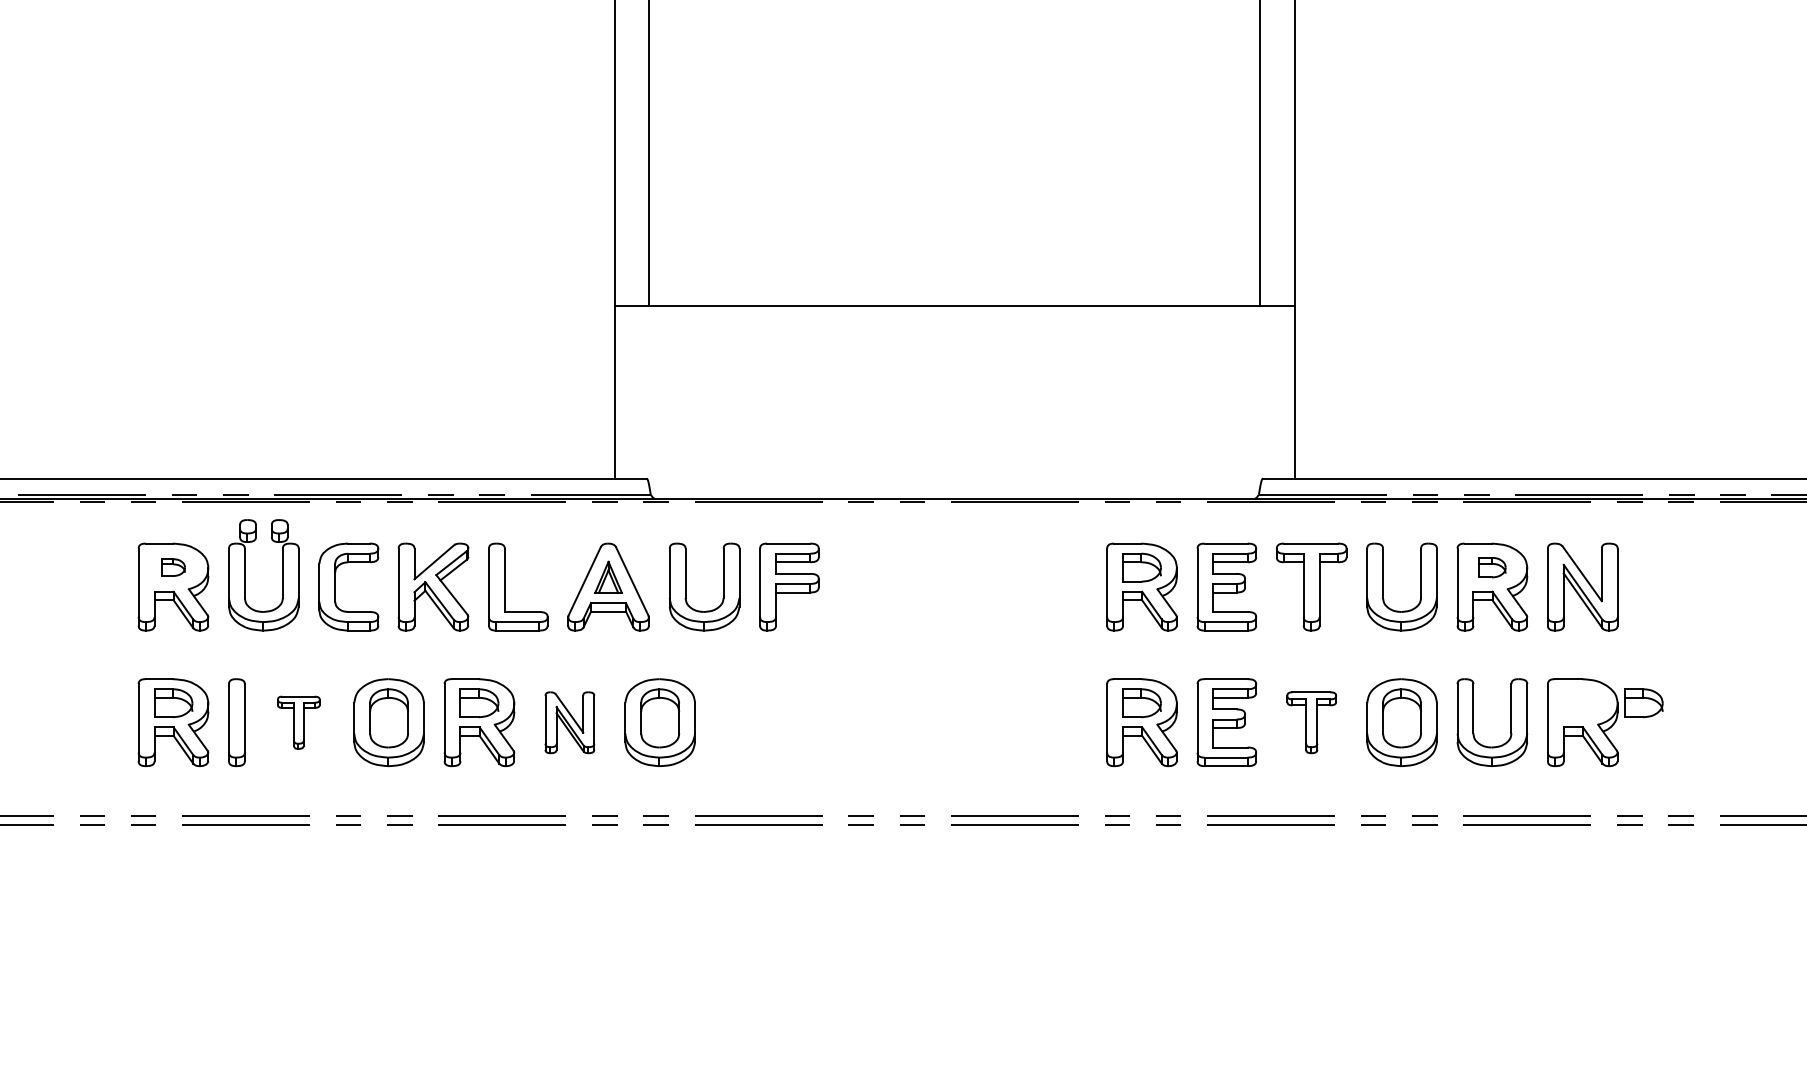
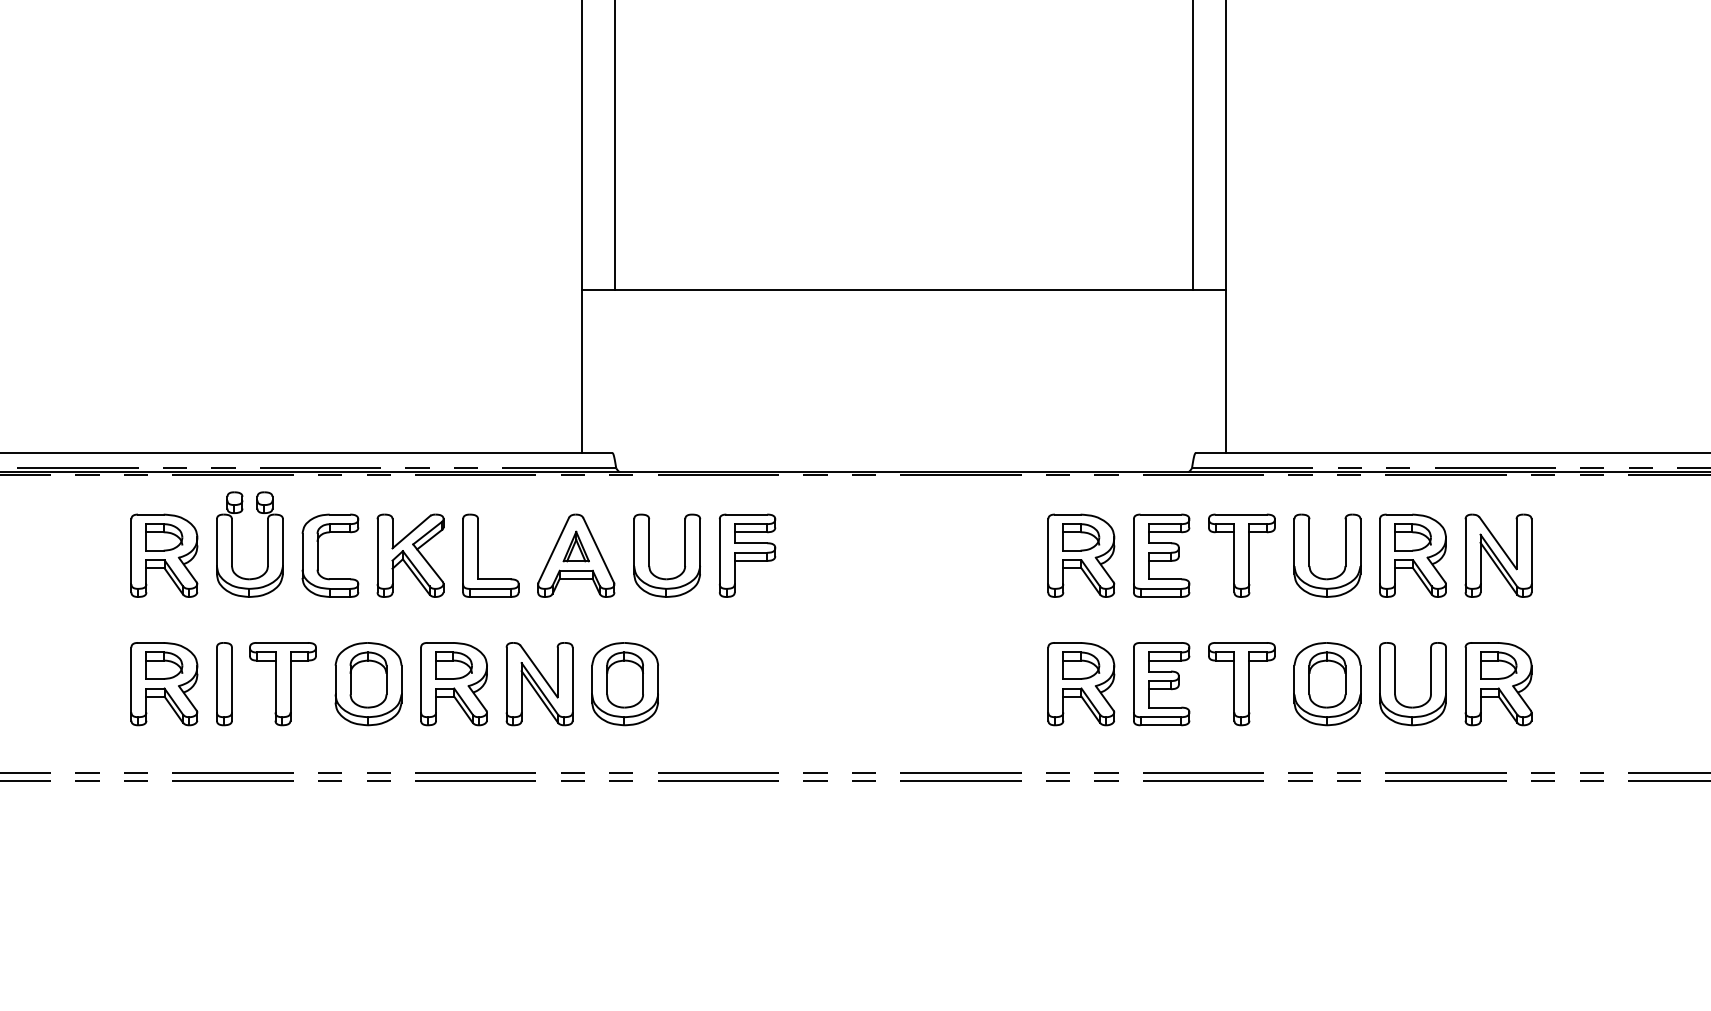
part: (173, 567) -> (164, 537), size x1.67
part: (1492, 567) -> (1413, 537), size x1.43
part: (1643, 703) -> (1498, 665), moved
part: (298, 722) -> (282, 683), size x1.67
part: (569, 722) -> (539, 683), size x1.43
part: (1311, 722) -> (1241, 683), size x1.43

